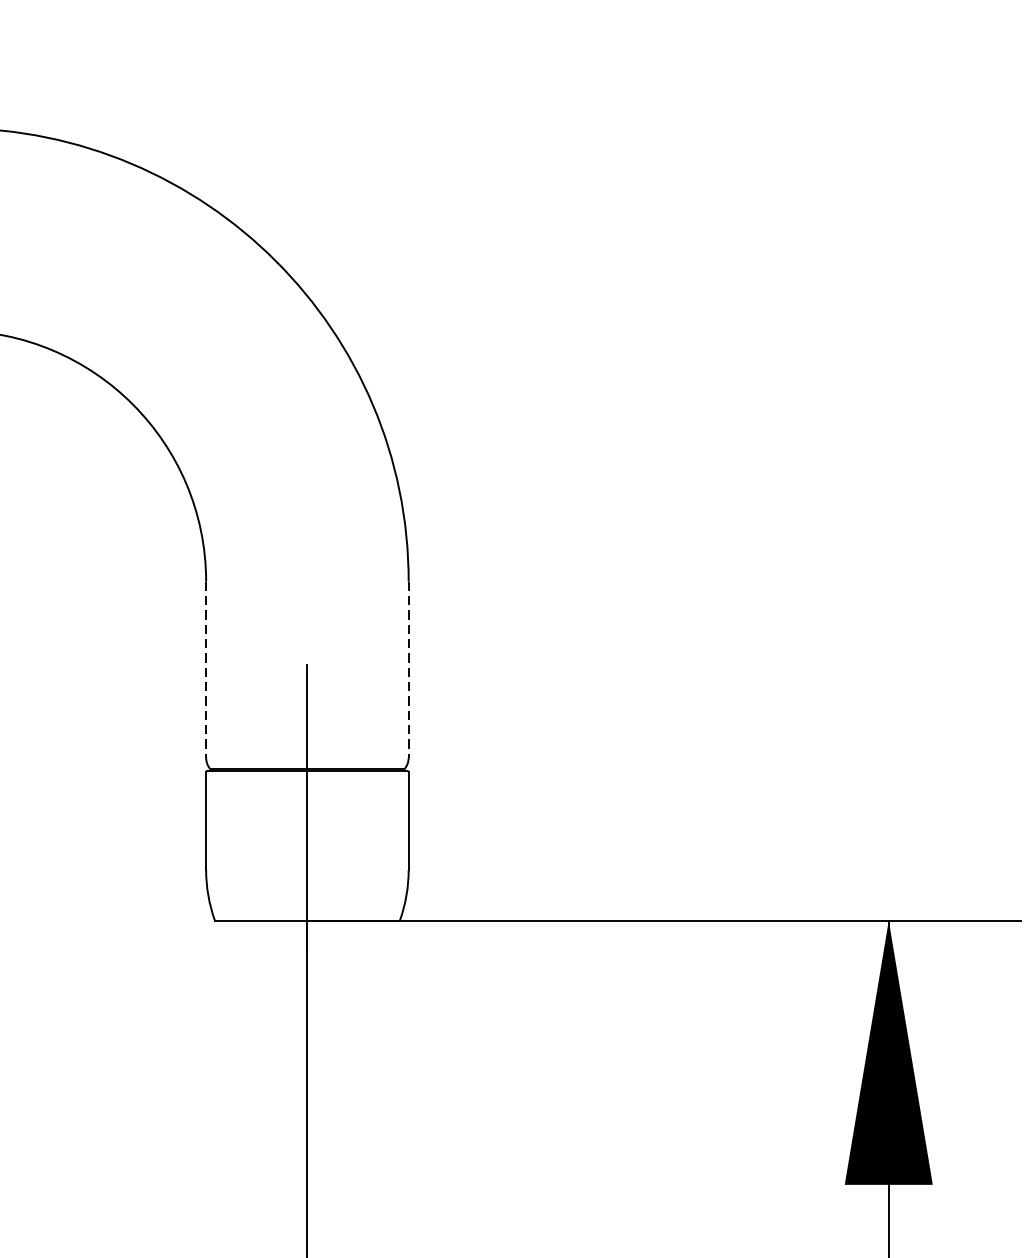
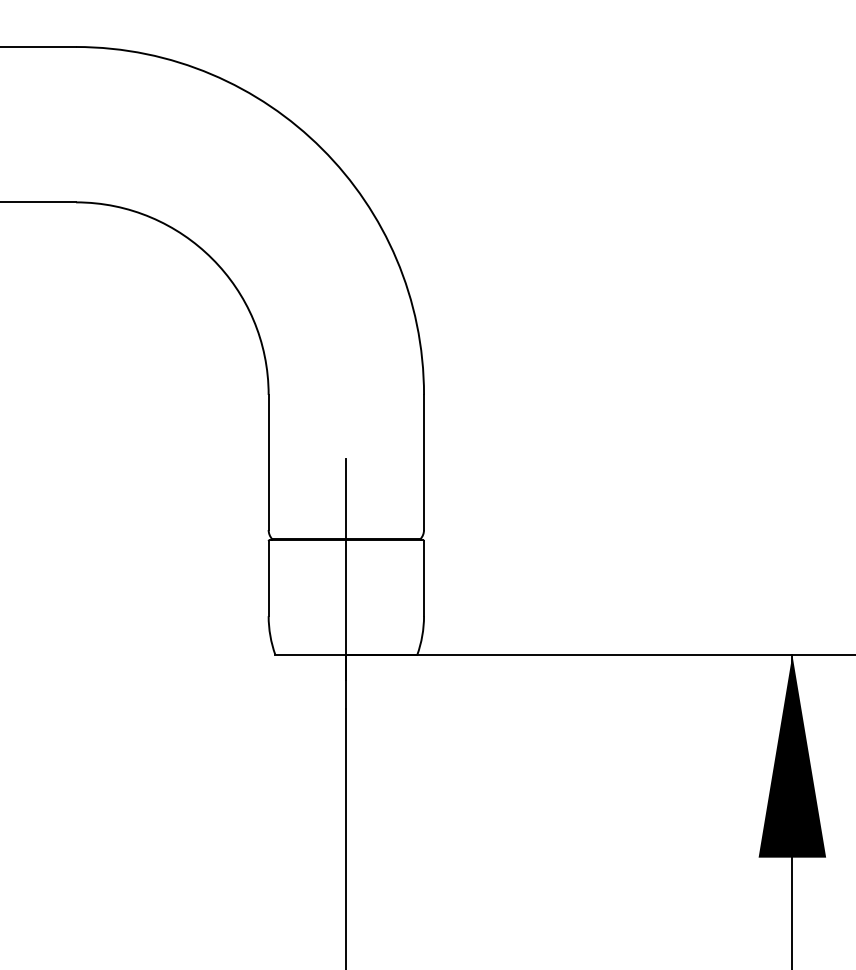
line: (205, 669) -> (268, 462), dashed -> solid
line: (409, 669) -> (424, 462), dashed -> solid

